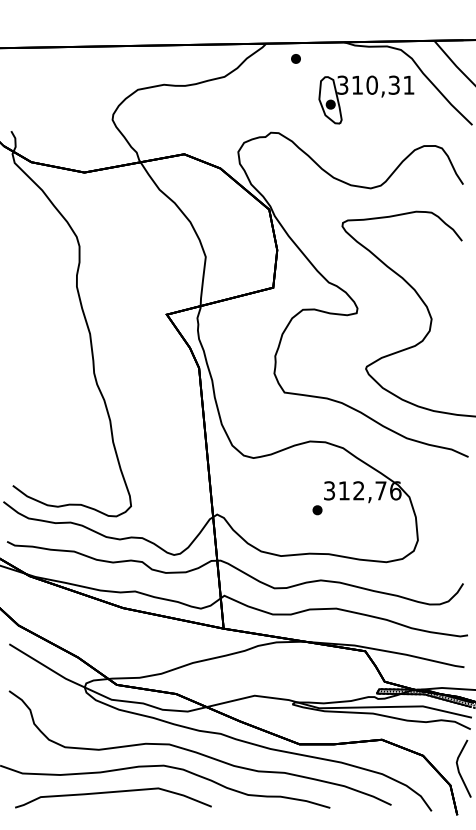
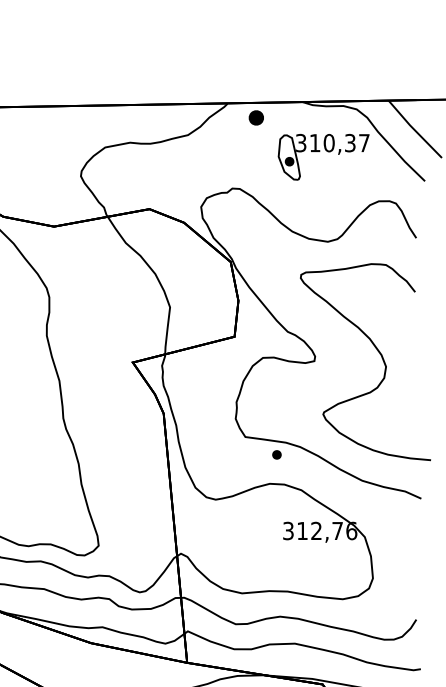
part: (295, 58) -> (255, 117), size x1.6
text: (408, 84) -> (363, 142), 310,31 -> 310,37
part: (317, 510) -> (276, 455), moved

